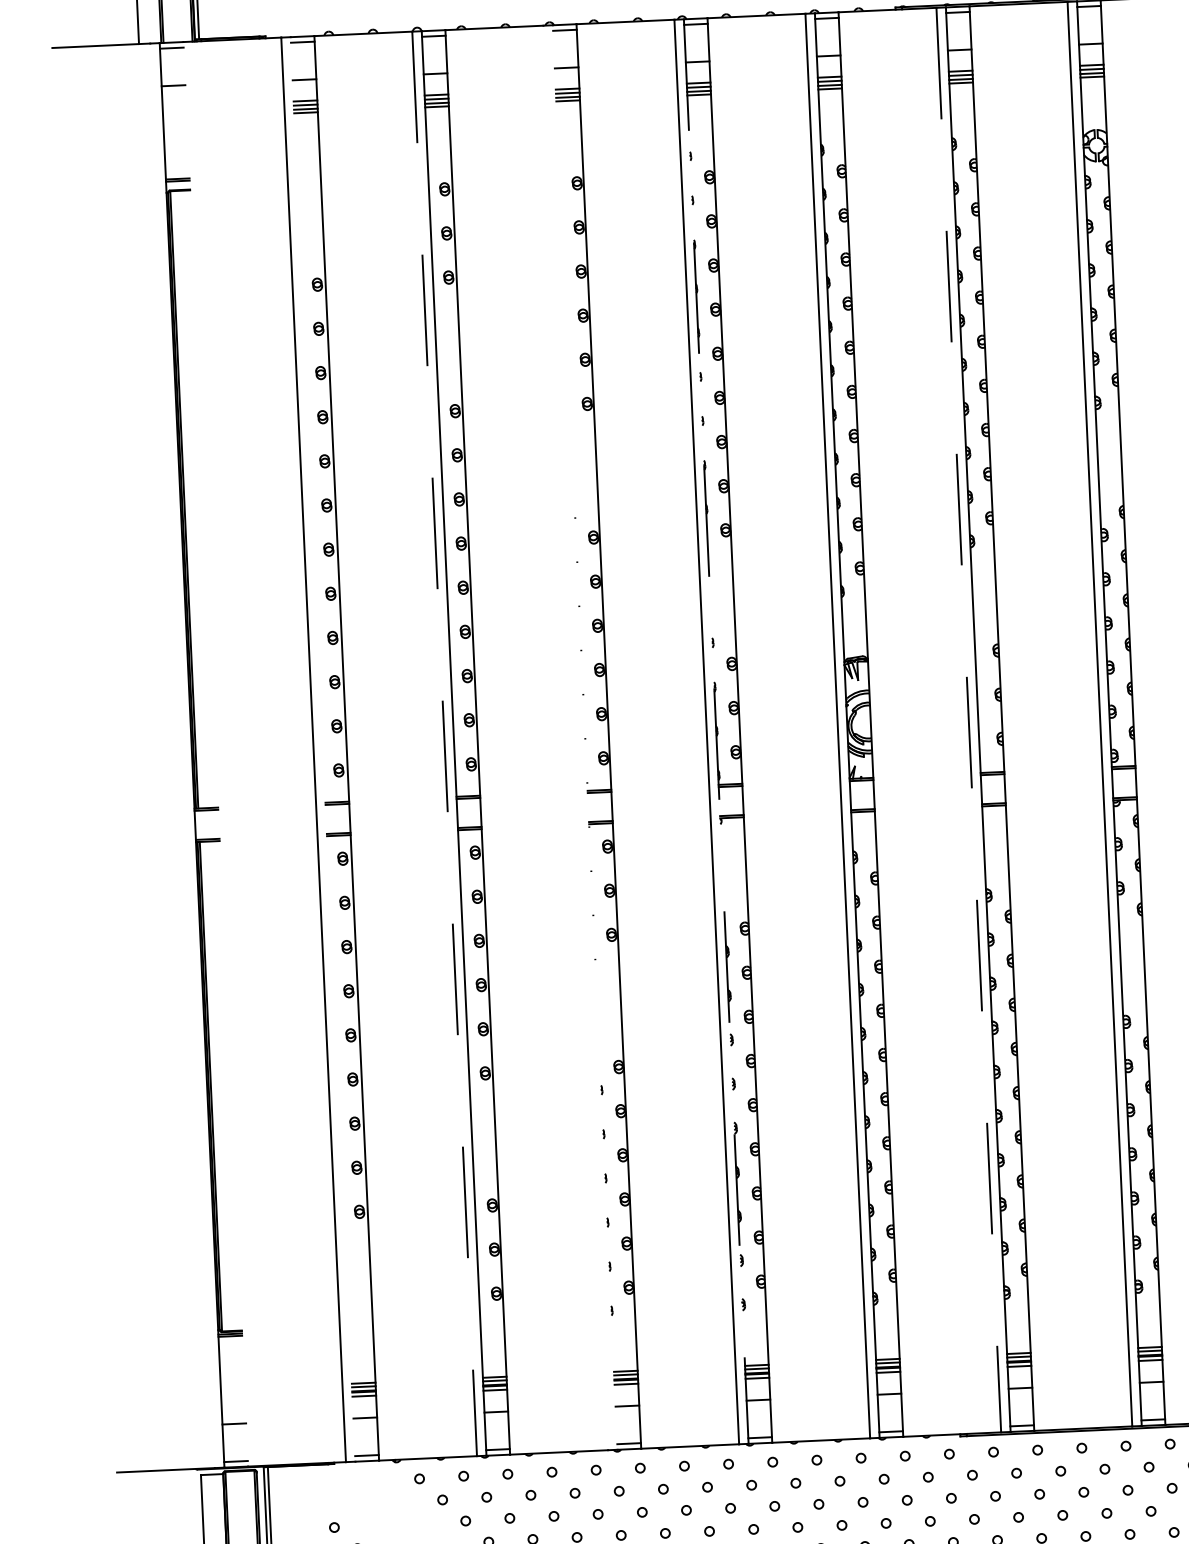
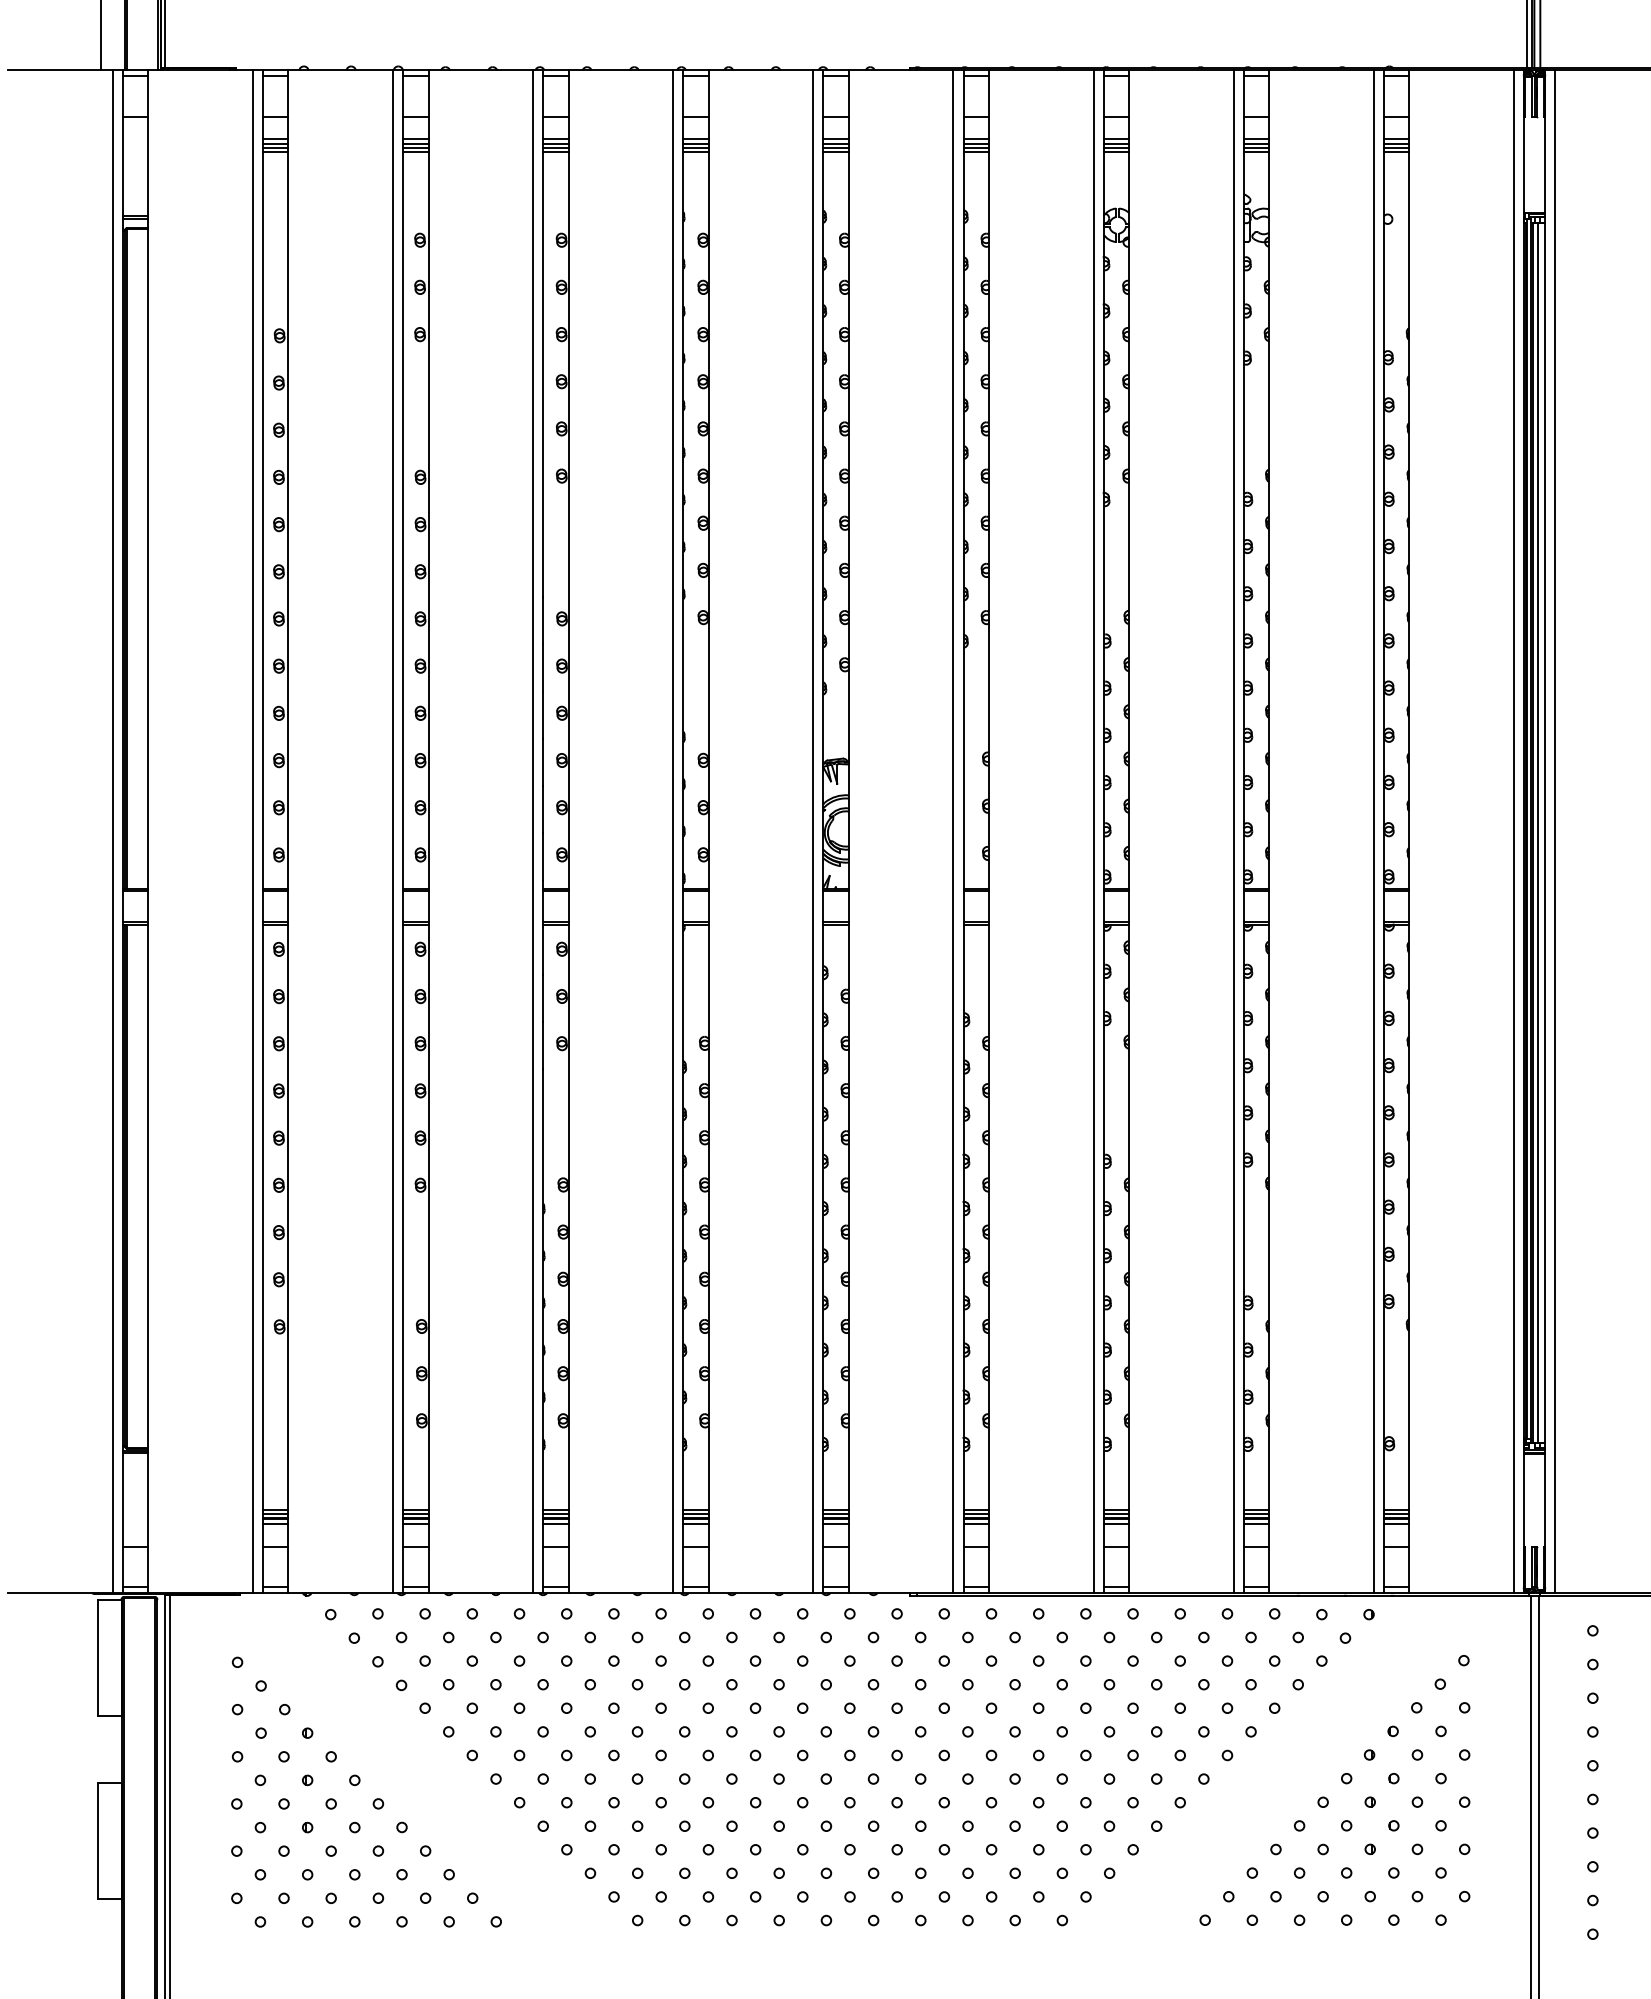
line: (968, 720) -> (953, 832), dashed -> solid
line: (716, 732) -> (683, 832), dashed -> solid
line: (575, 737) -> (533, 831), added
line: (585, 737) -> (543, 831), added
line: (445, 744) -> (393, 832), dashed -> solid
line: (323, 749) -> (263, 831), added
line: (215, 754) -> (148, 831), added
line: (183, 755) -> (113, 831), added

